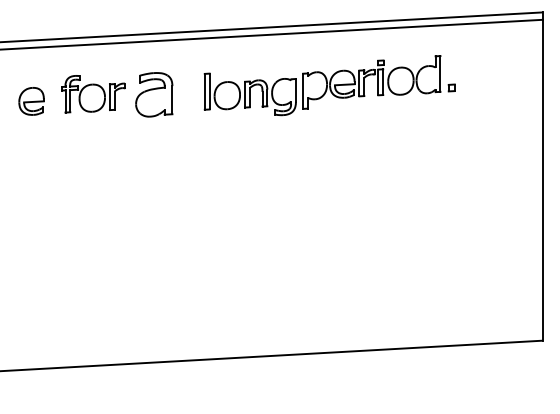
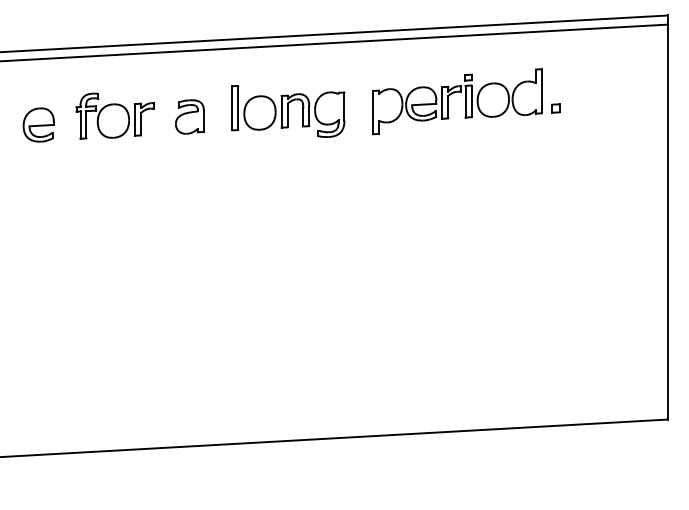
part: (154, 94) -> (190, 116), size x0.62
part: (249, 94) -> (287, 111), moved

